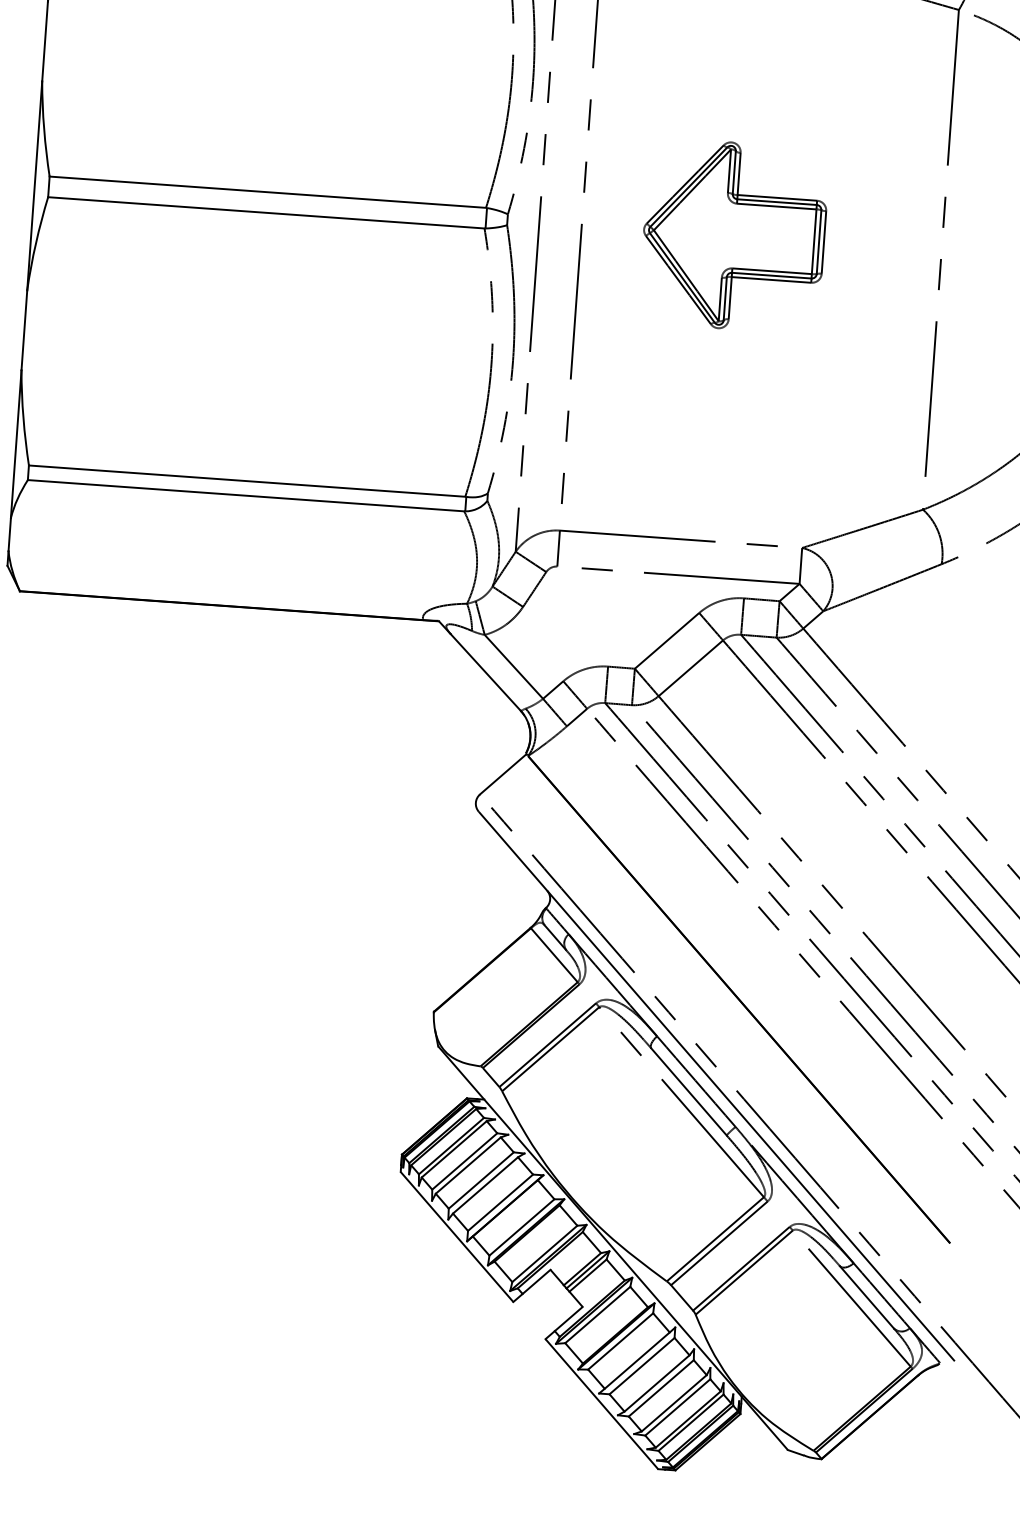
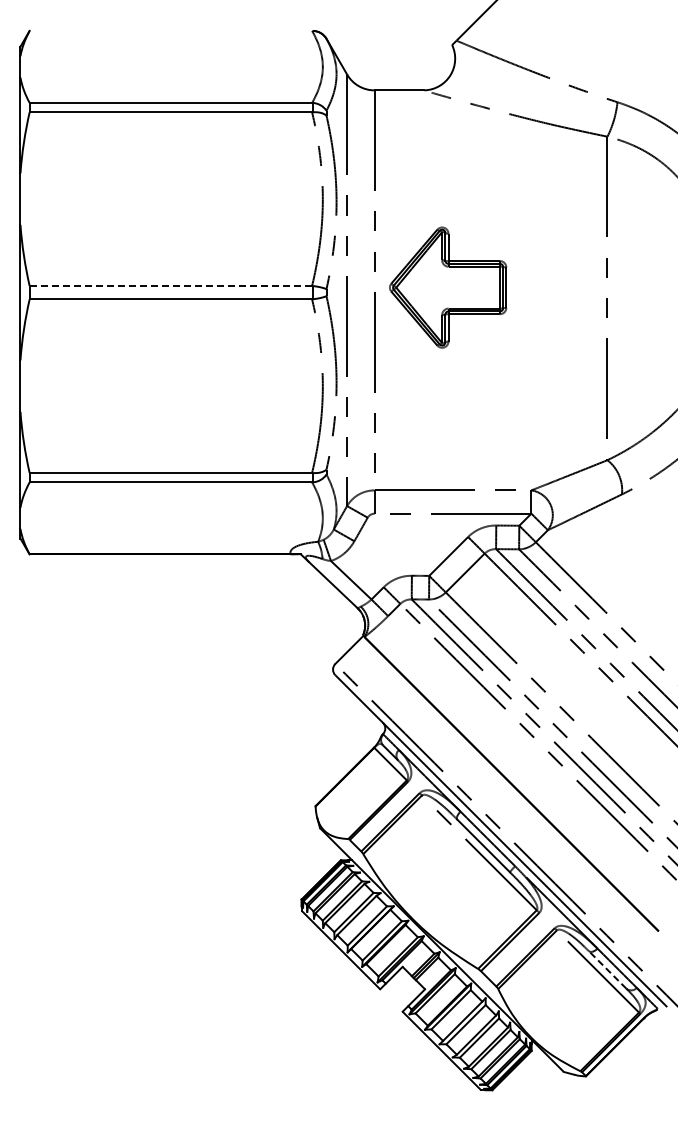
line: (268, 191) -> (171, 285), solid -> dashed
part: (734, 235) -> (448, 287), moved
line: (866, 1296) -> (607, 969), solid -> dashed

